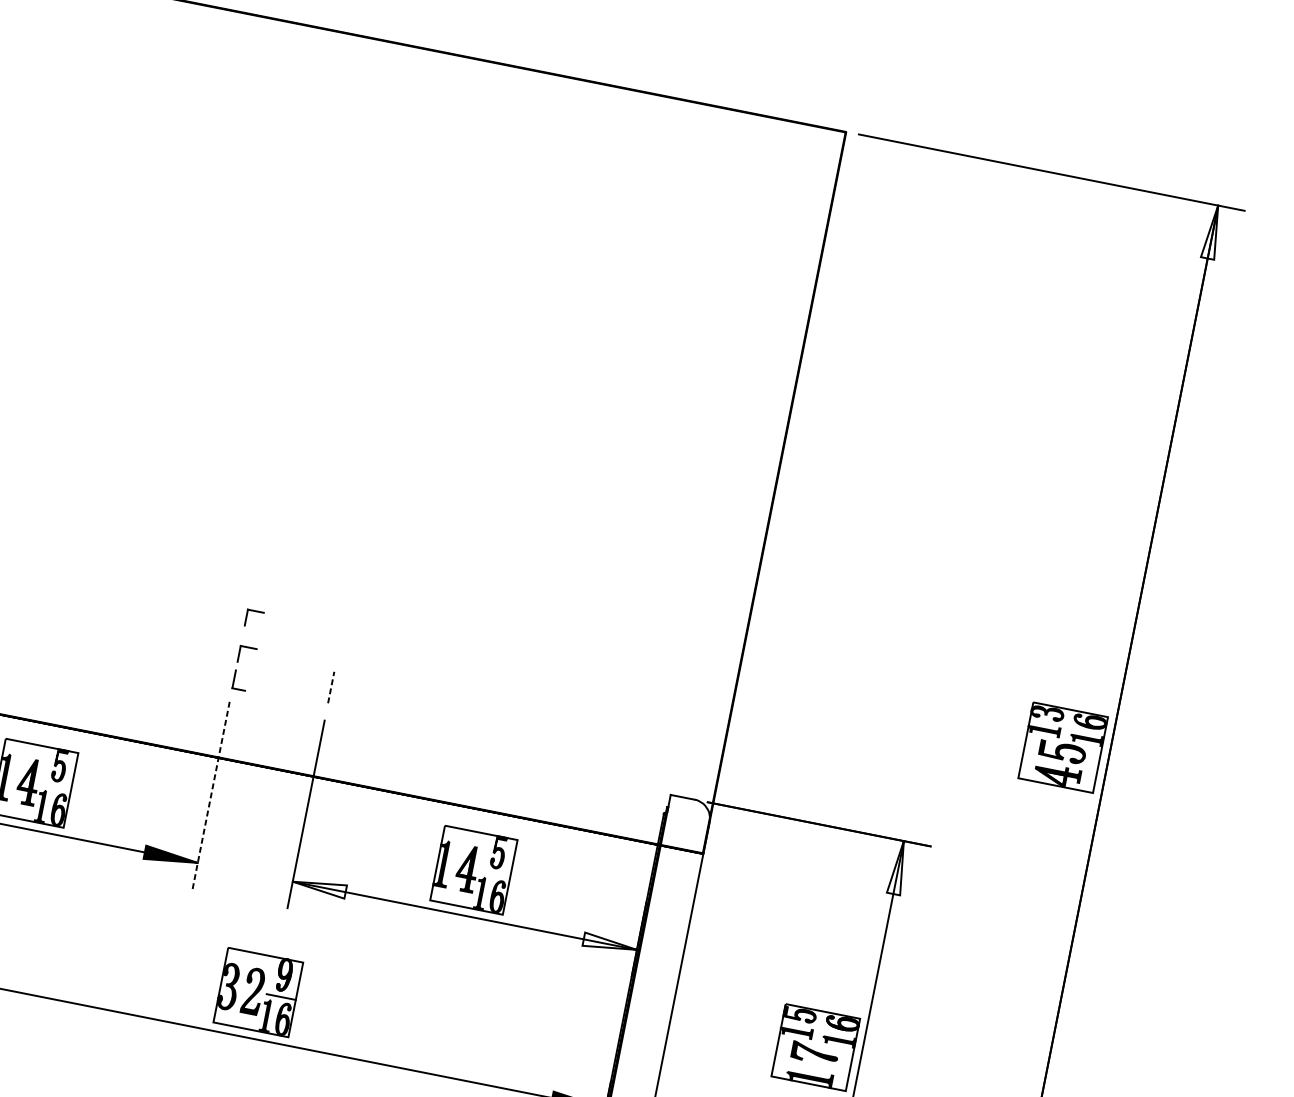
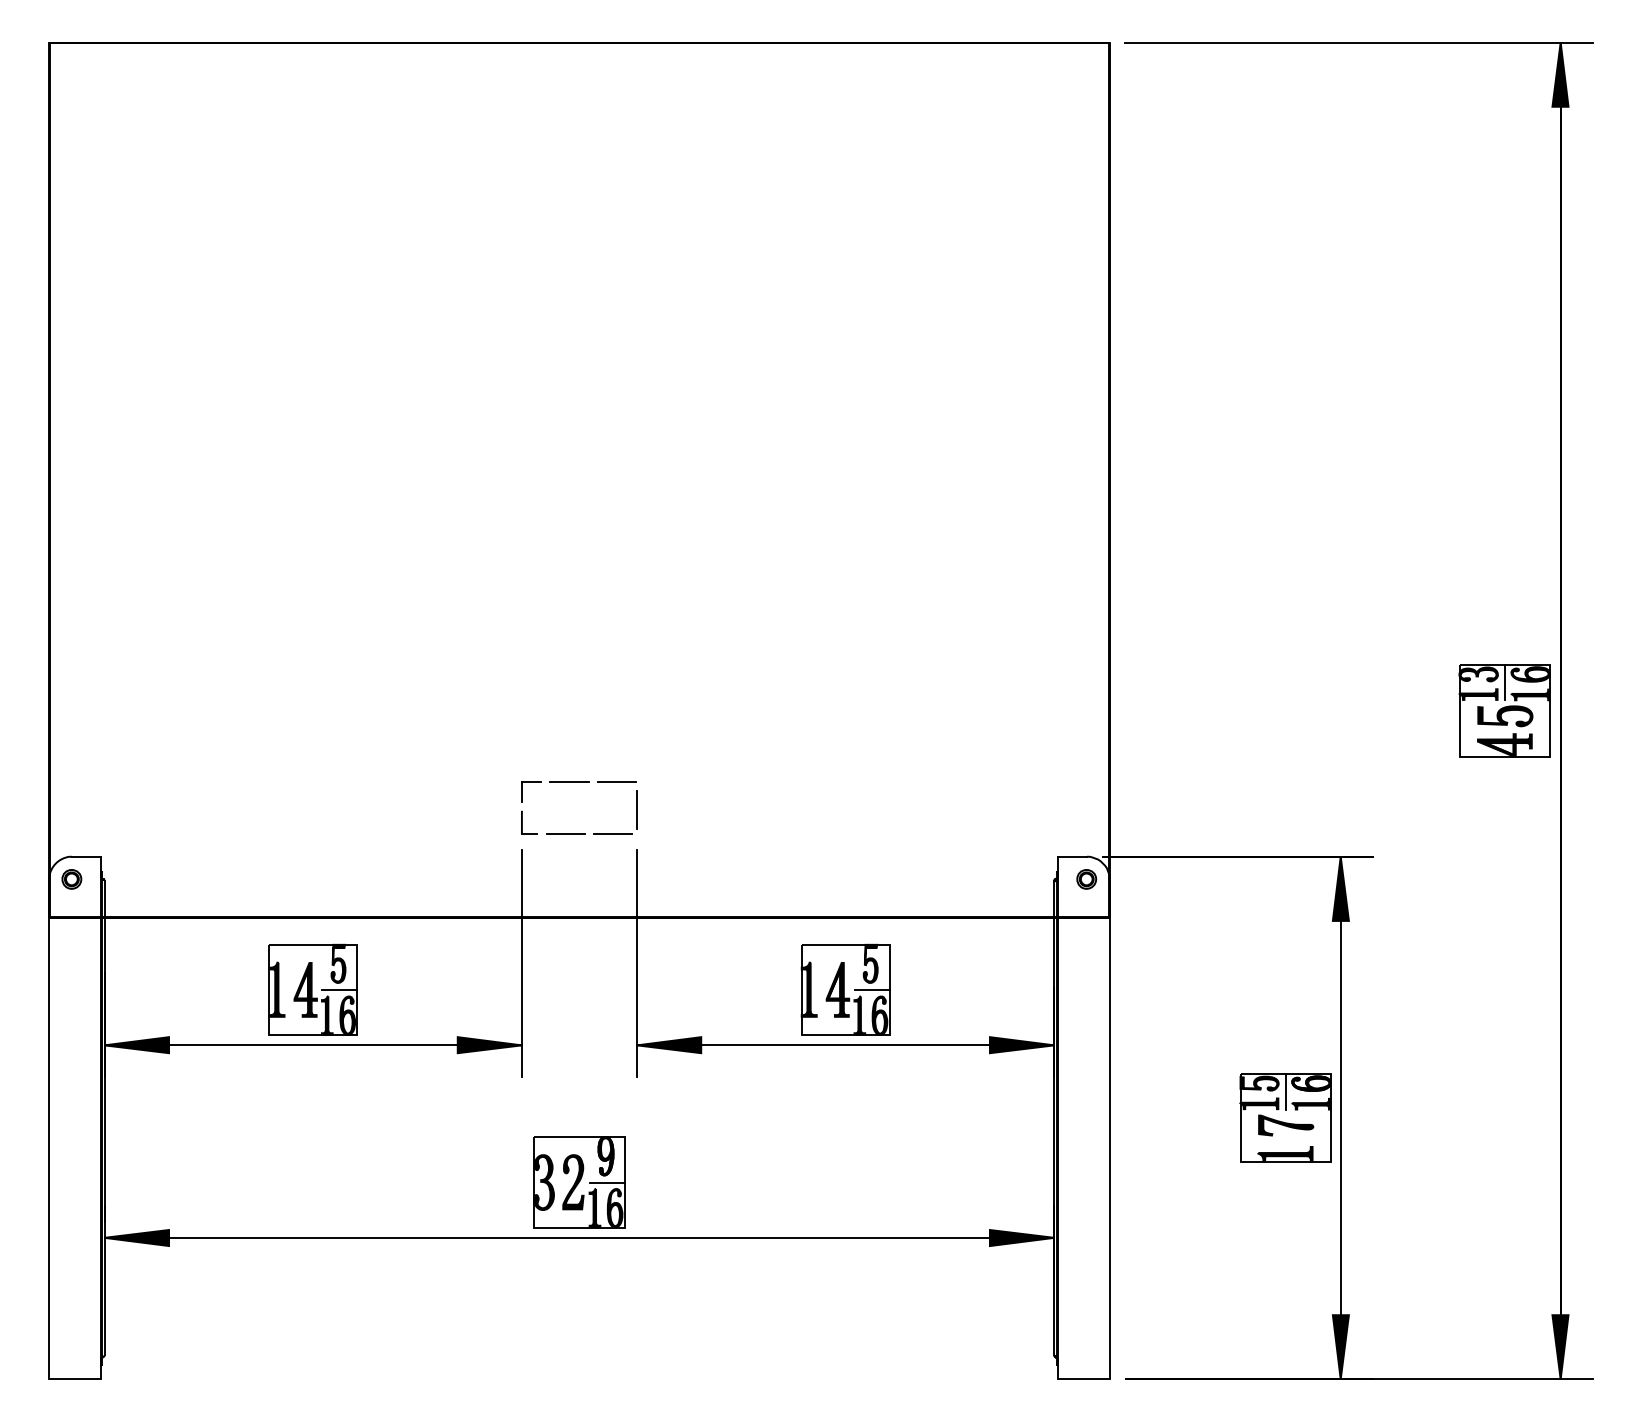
fill: (1212, 231) -> (1560, 74), added
part: (255, 611) -> (531, 738), removed
line: (279, 653) -> (569, 782), added
line: (318, 661) -> (616, 782), added
line: (331, 687) -> (637, 809), dashed -> solid
line: (268, 695) -> (565, 833), added
line: (307, 703) -> (613, 833), added
line: (1068, 724) -> (1505, 682), added
line: (56, 787) -> (339, 990), added
line: (210, 795) -> (521, 963), dashed -> solid
part: (690, 818) -> (1086, 879), added
fill: (898, 867) -> (1340, 888), added
line: (495, 874) -> (871, 990), added
fill: (319, 887) -> (669, 1045), added
fill: (609, 944) -> (1021, 1045), added
part: (258, 992) -> (579, 1182), moved
line: (819, 1025) -> (1285, 1091), added

